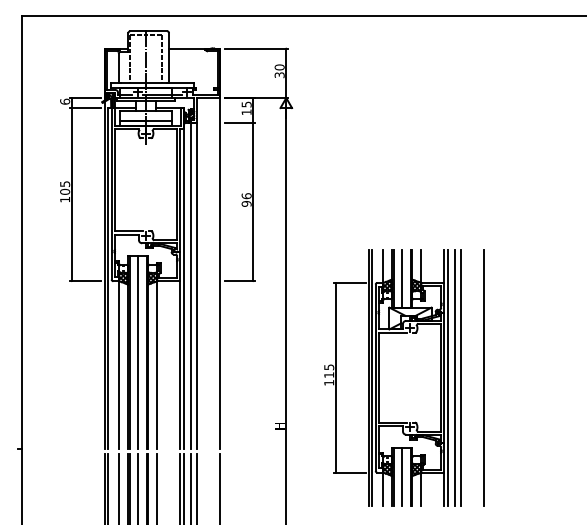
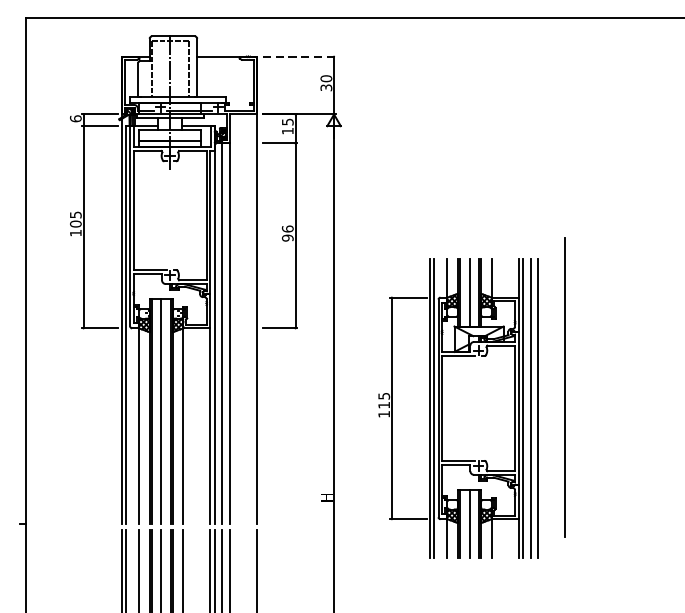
line: (257, 48) -> (300, 56), solid -> dashed
part: (392, 377) -> (458, 408), moved
line: (483, 377) -> (564, 387), moved

